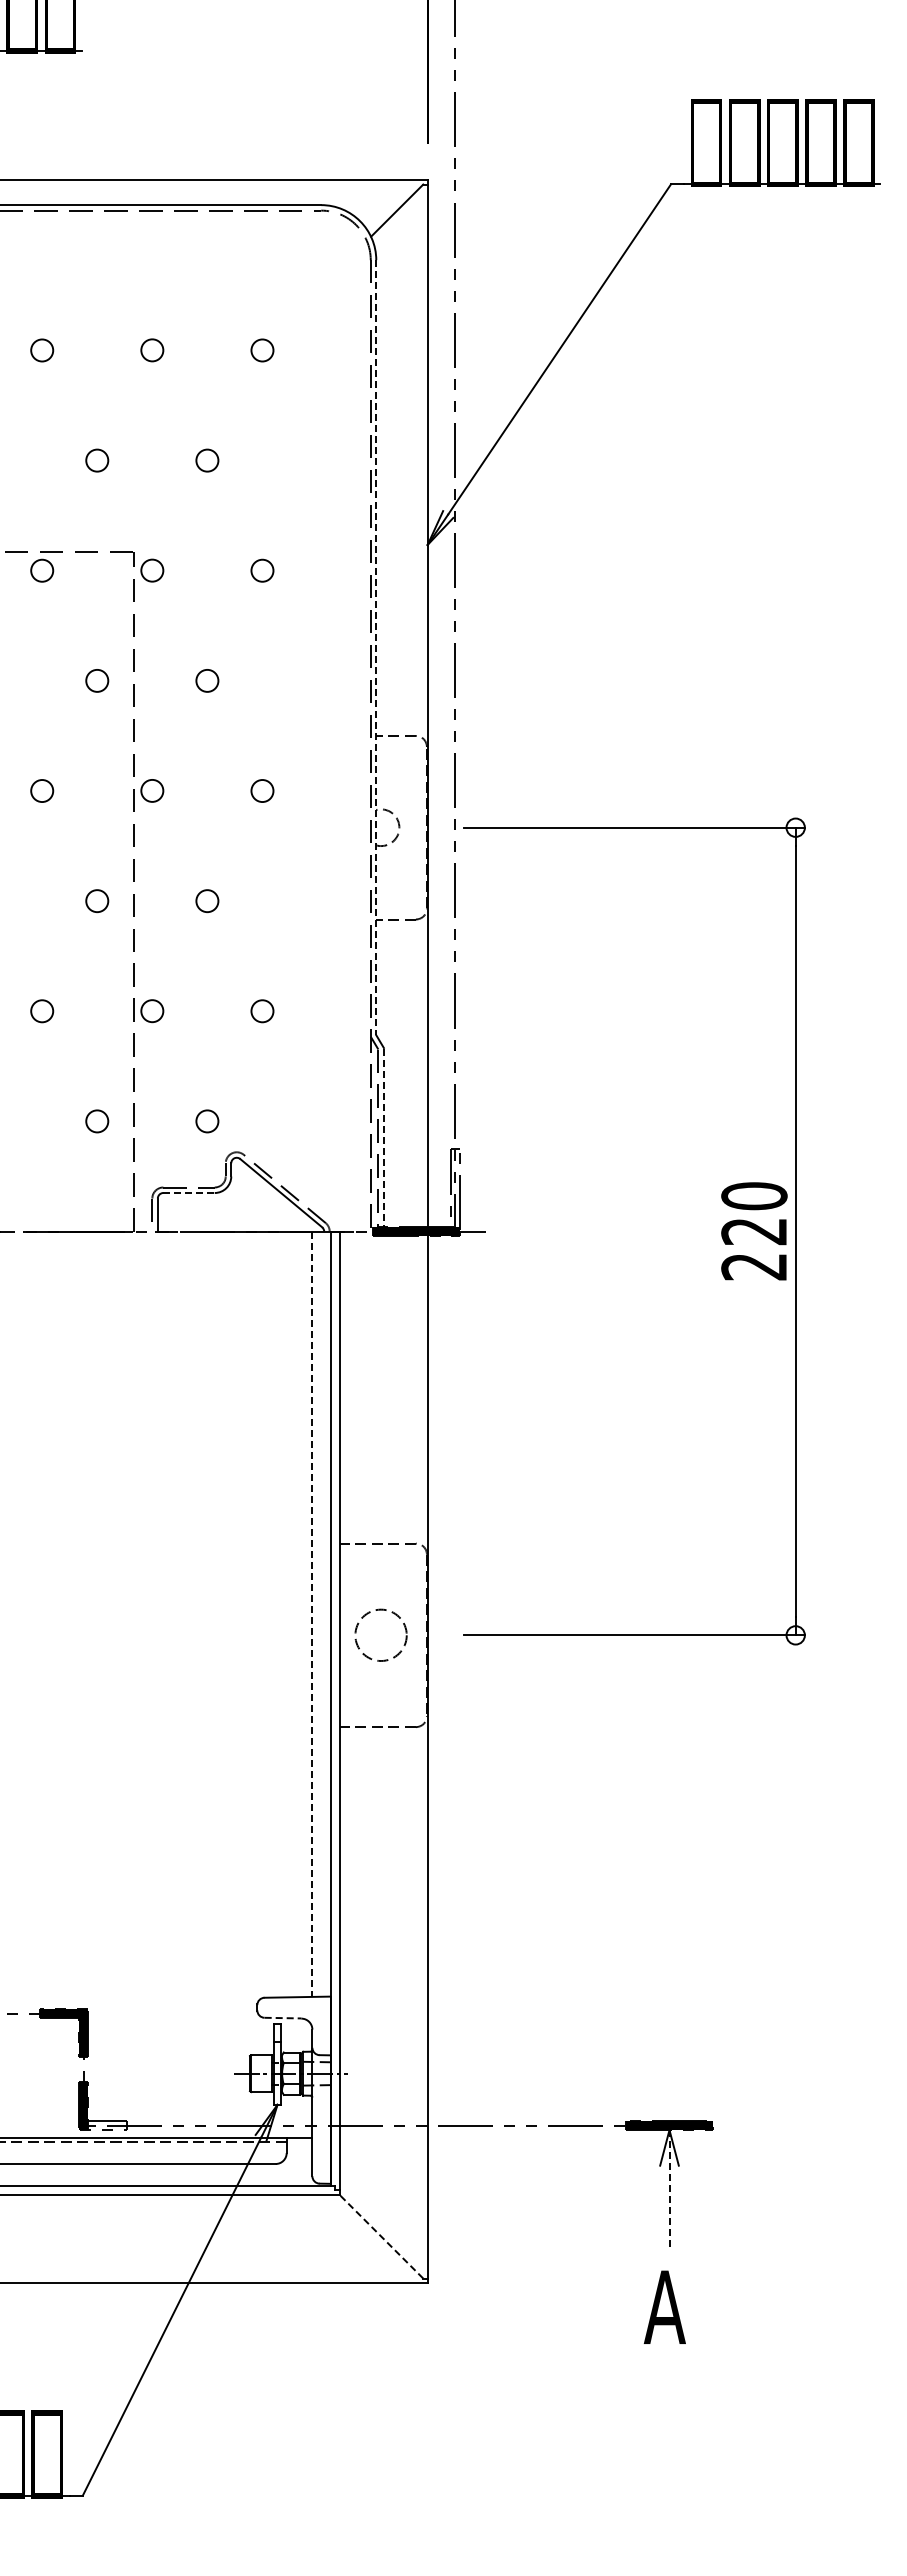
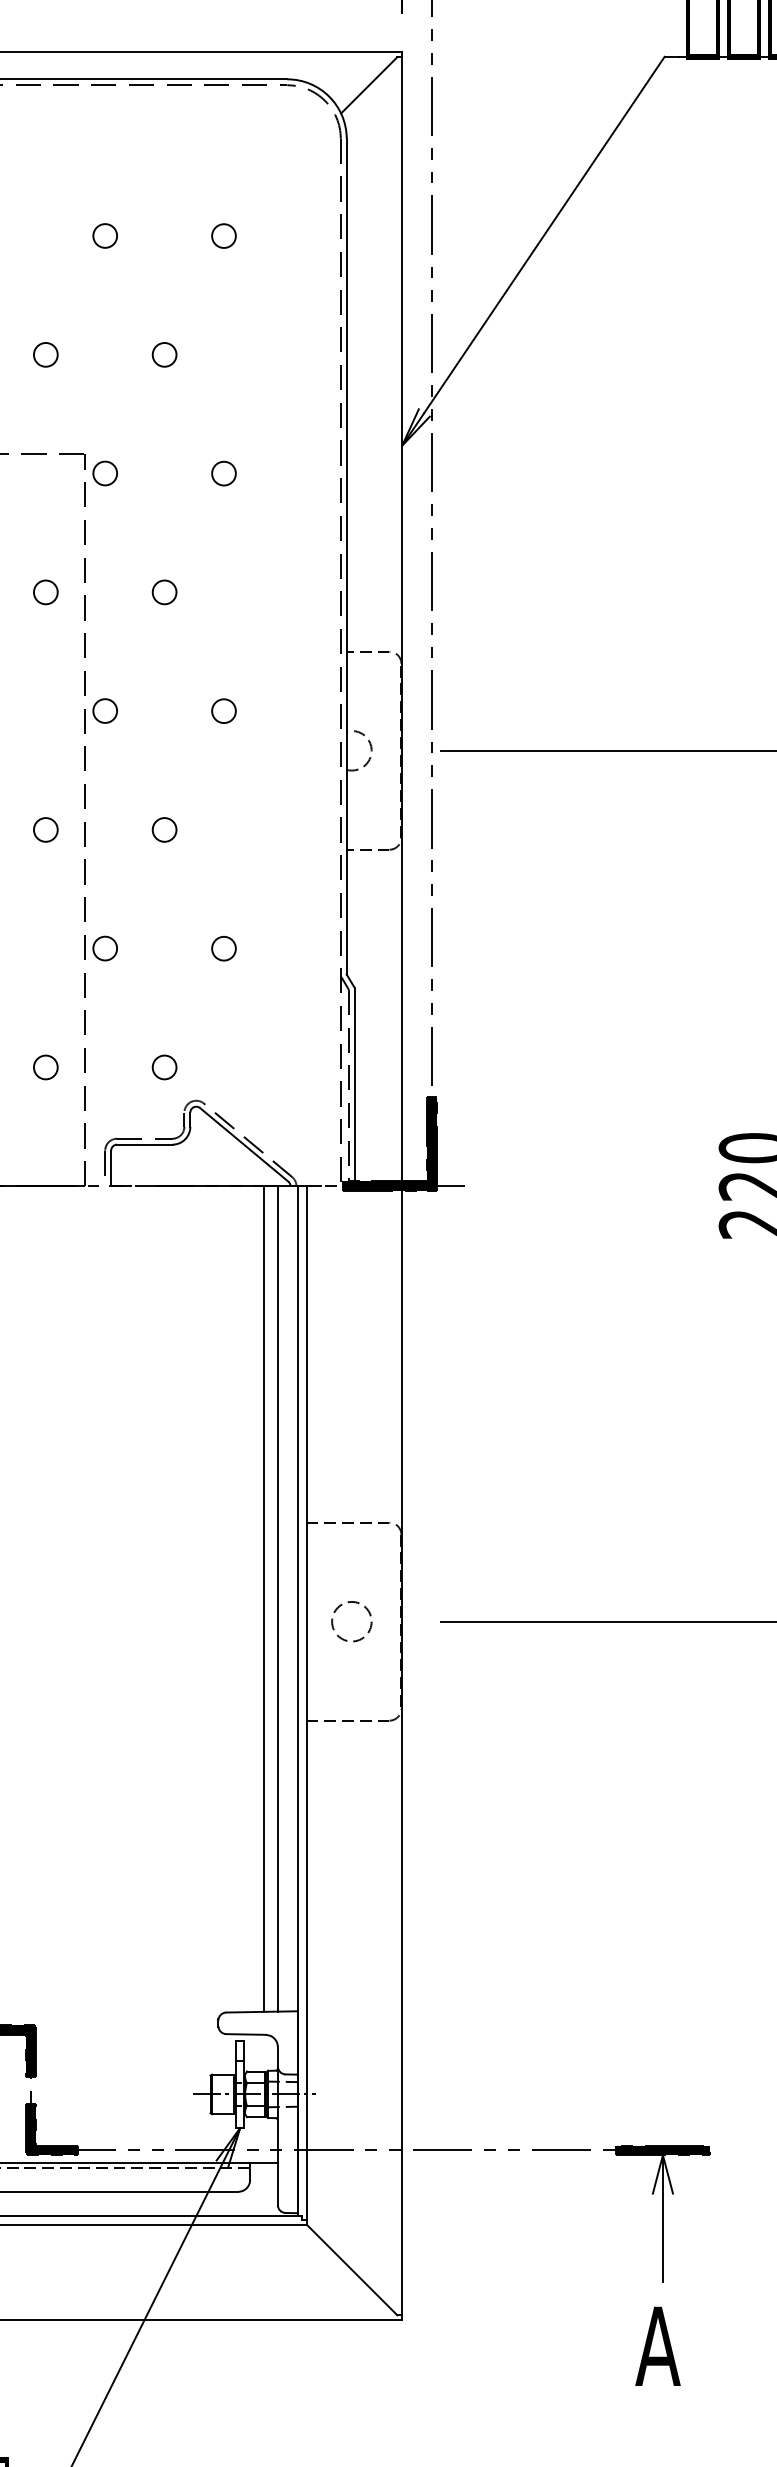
line: (376, 647) -> (346, 556), dashed -> solid
line: (383, 1139) -> (354, 1086), dashed -> solid
fill: (454, 1188) -> (431, 1139), added
line: (189, 1193) -> (145, 1145), dashed -> solid
line: (299, 1614) -> (263, 1599), added
line: (312, 1614) -> (277, 1599), dashed -> solid
circle: (380, 1635) -> (351, 1621), size x0.71
line: (283, 2018) -> (246, 2034), dashed -> solid
fill: (107, 2125) -> (56, 2150), added
line: (669, 2189) -> (662, 2219), dashed -> solid
line: (381, 2236) -> (352, 2269), dashed -> solid

